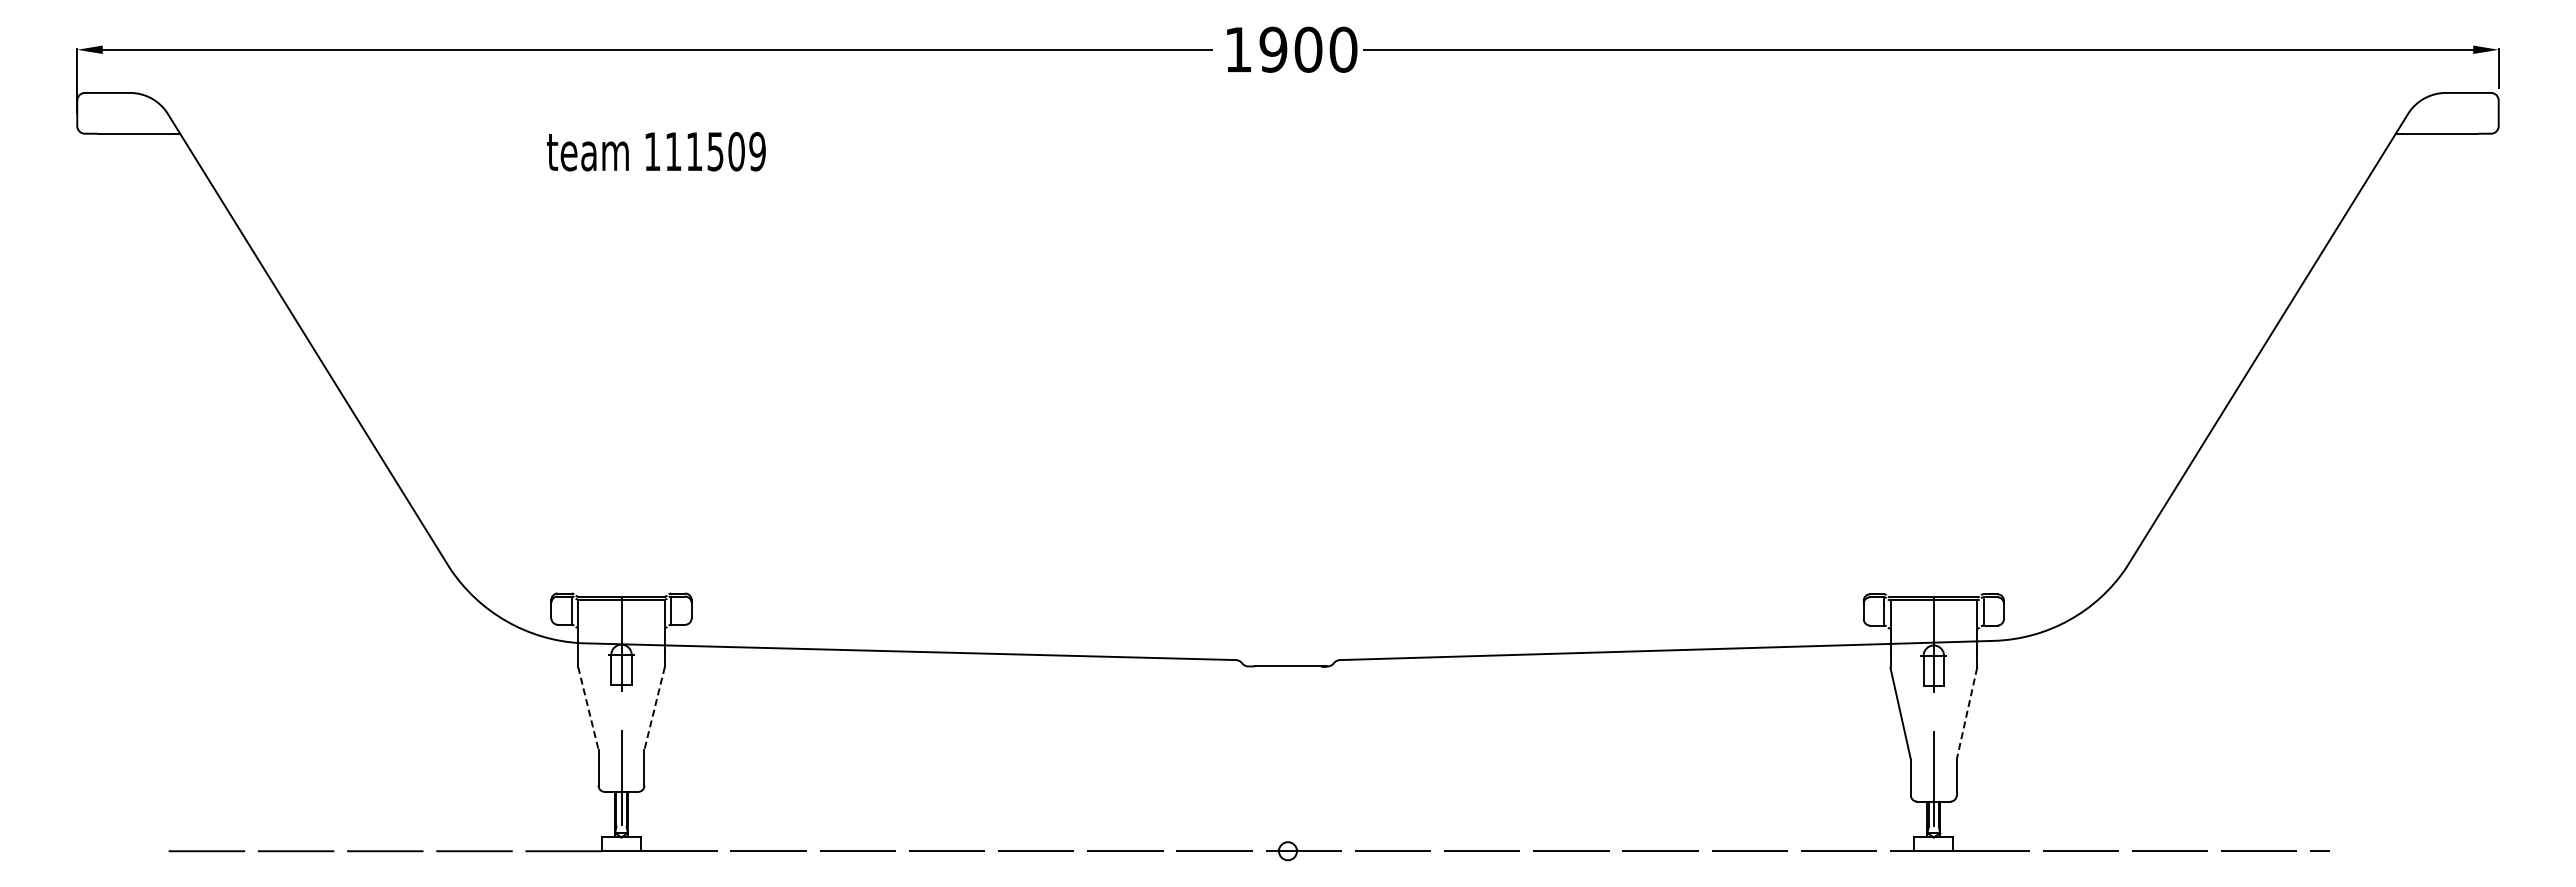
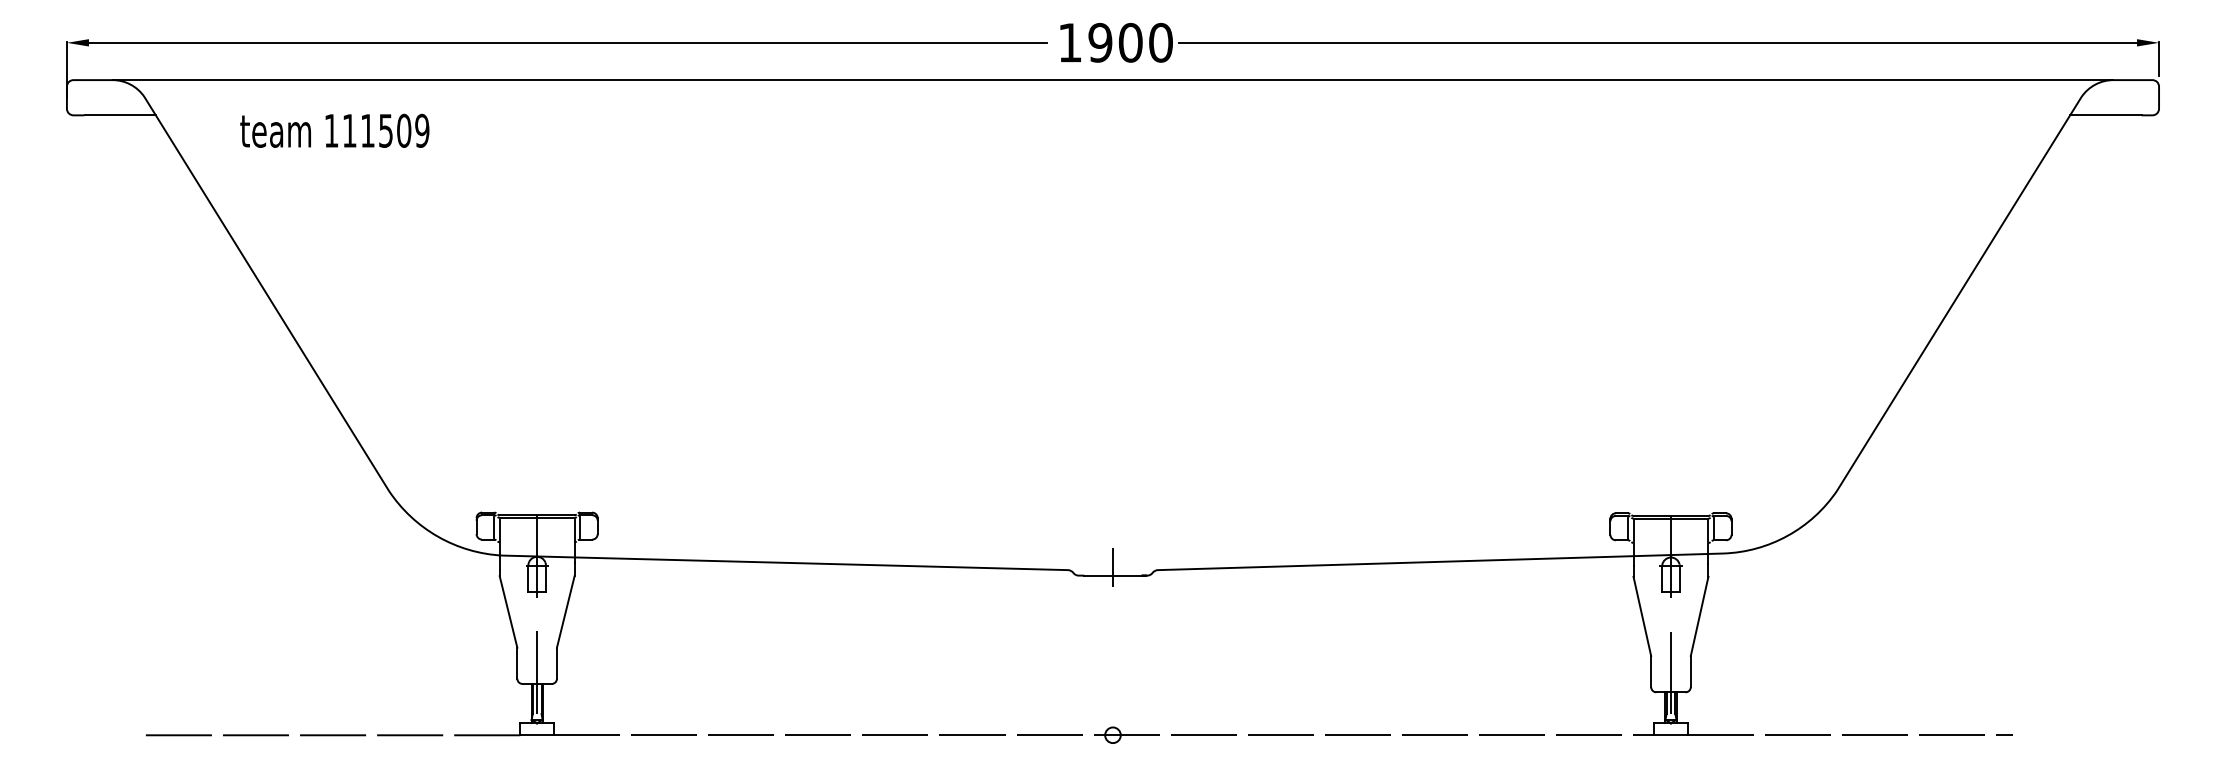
line: (1287, 92) -> (1112, 79), added
text: (655, 151) -> (334, 130), moved
line: (1287, 656) -> (1112, 567), added
line: (588, 708) -> (508, 611), dashed -> solid
line: (654, 708) -> (565, 611), dashed -> solid
line: (1966, 713) -> (1699, 616), dashed -> solid

